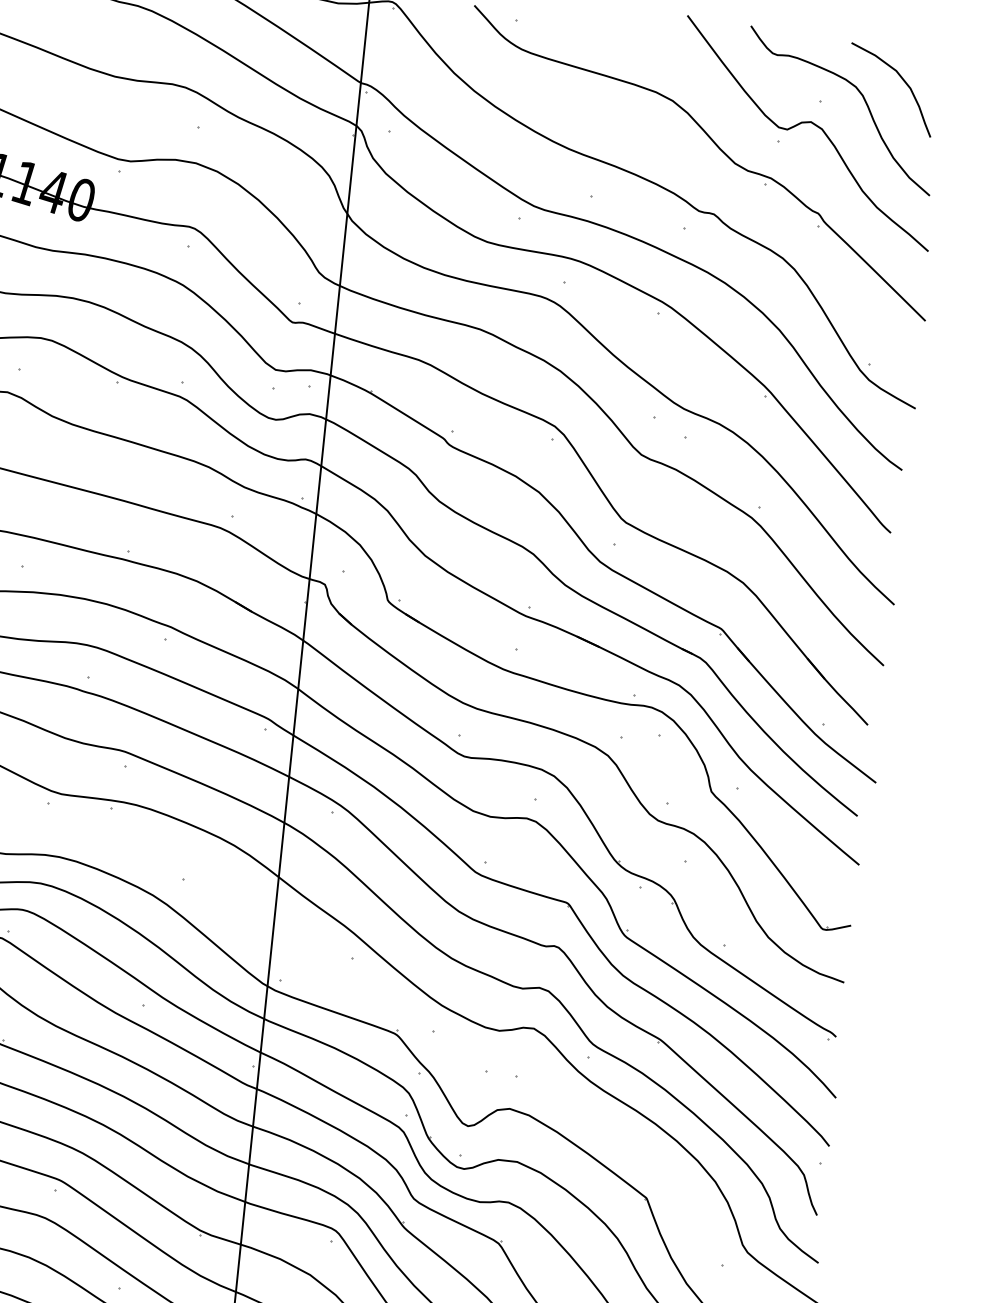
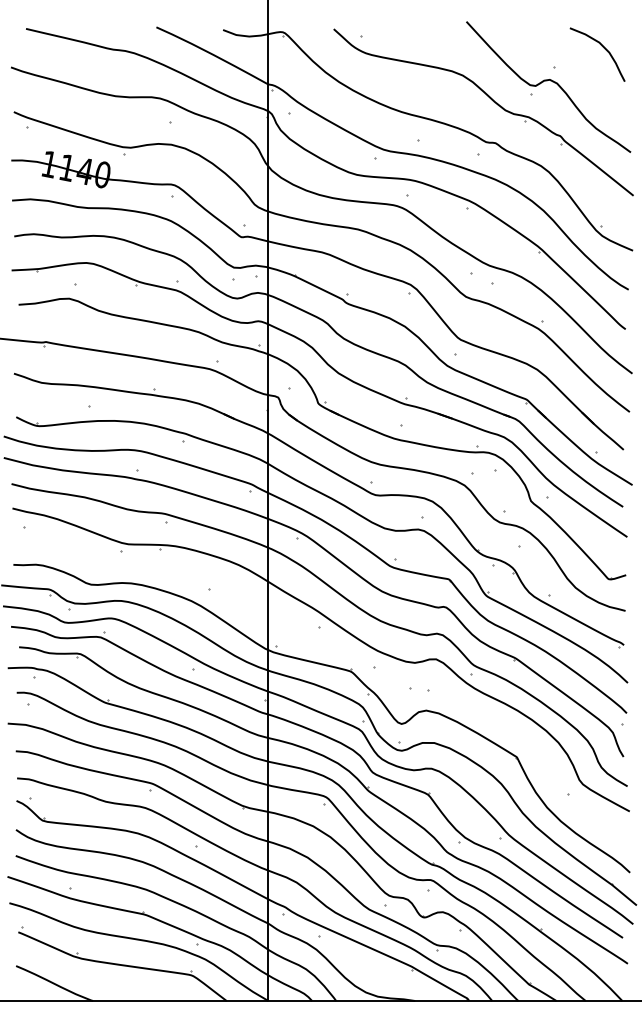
curve: (864, 102) -> (581, 64), removed

